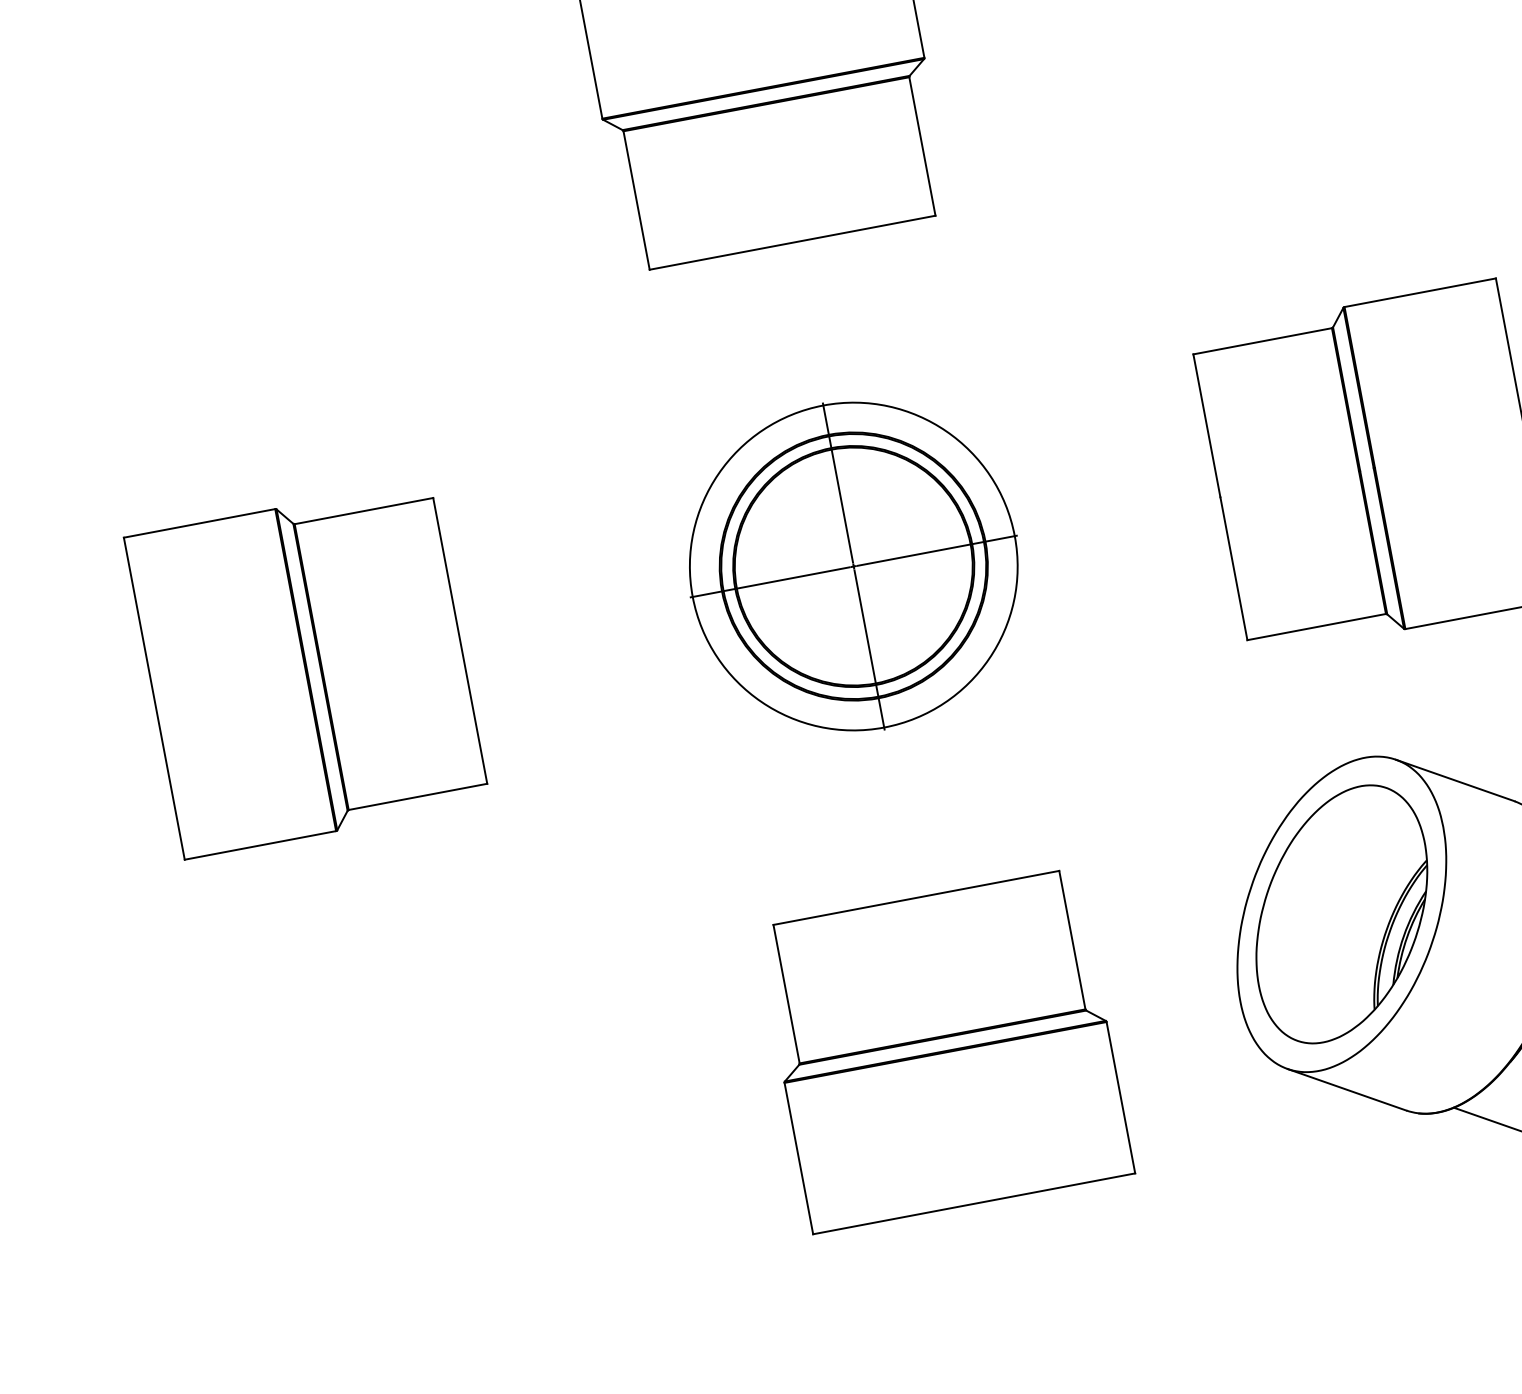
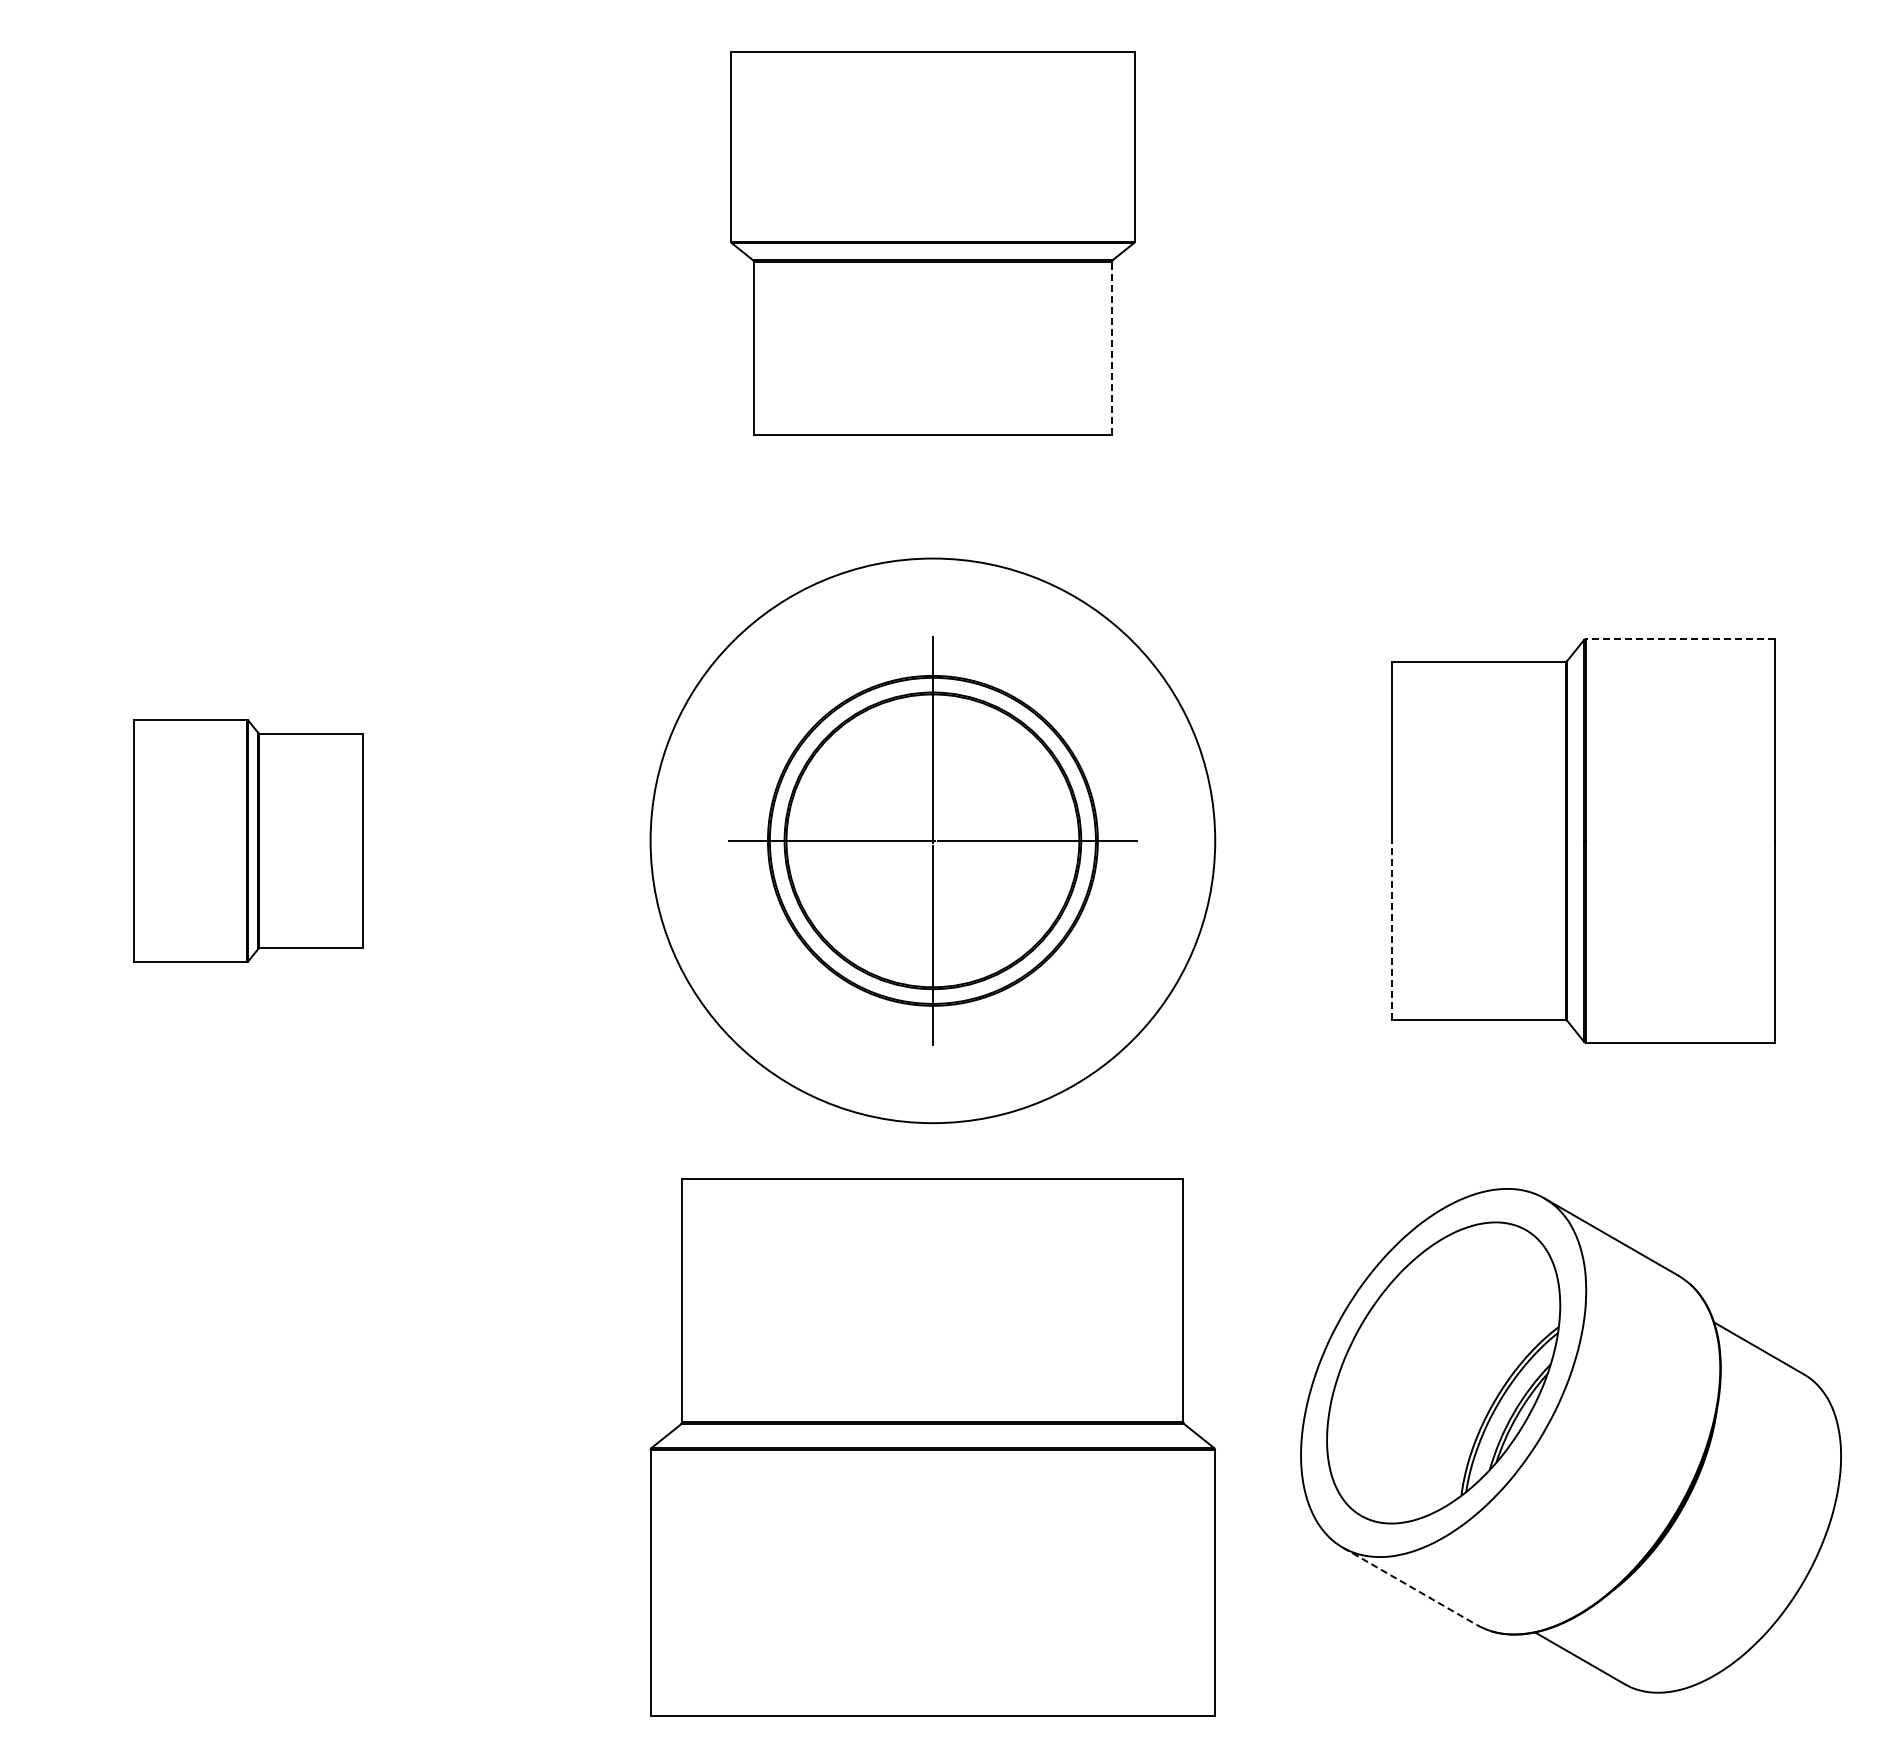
line: (922, 146) -> (1111, 348), solid -> dashed
line: (1420, 292) -> (1680, 639), solid -> dashed
circle: (853, 566) -> (932, 840), size x1.4
line: (1234, 567) -> (1392, 929), solid -> dashed
part: (307, 669) -> (248, 840), size x0.6
part: (944, 1050) -> (932, 1447), size x1.4
line: (1347, 1089) -> (1410, 1586), solid -> dashed

